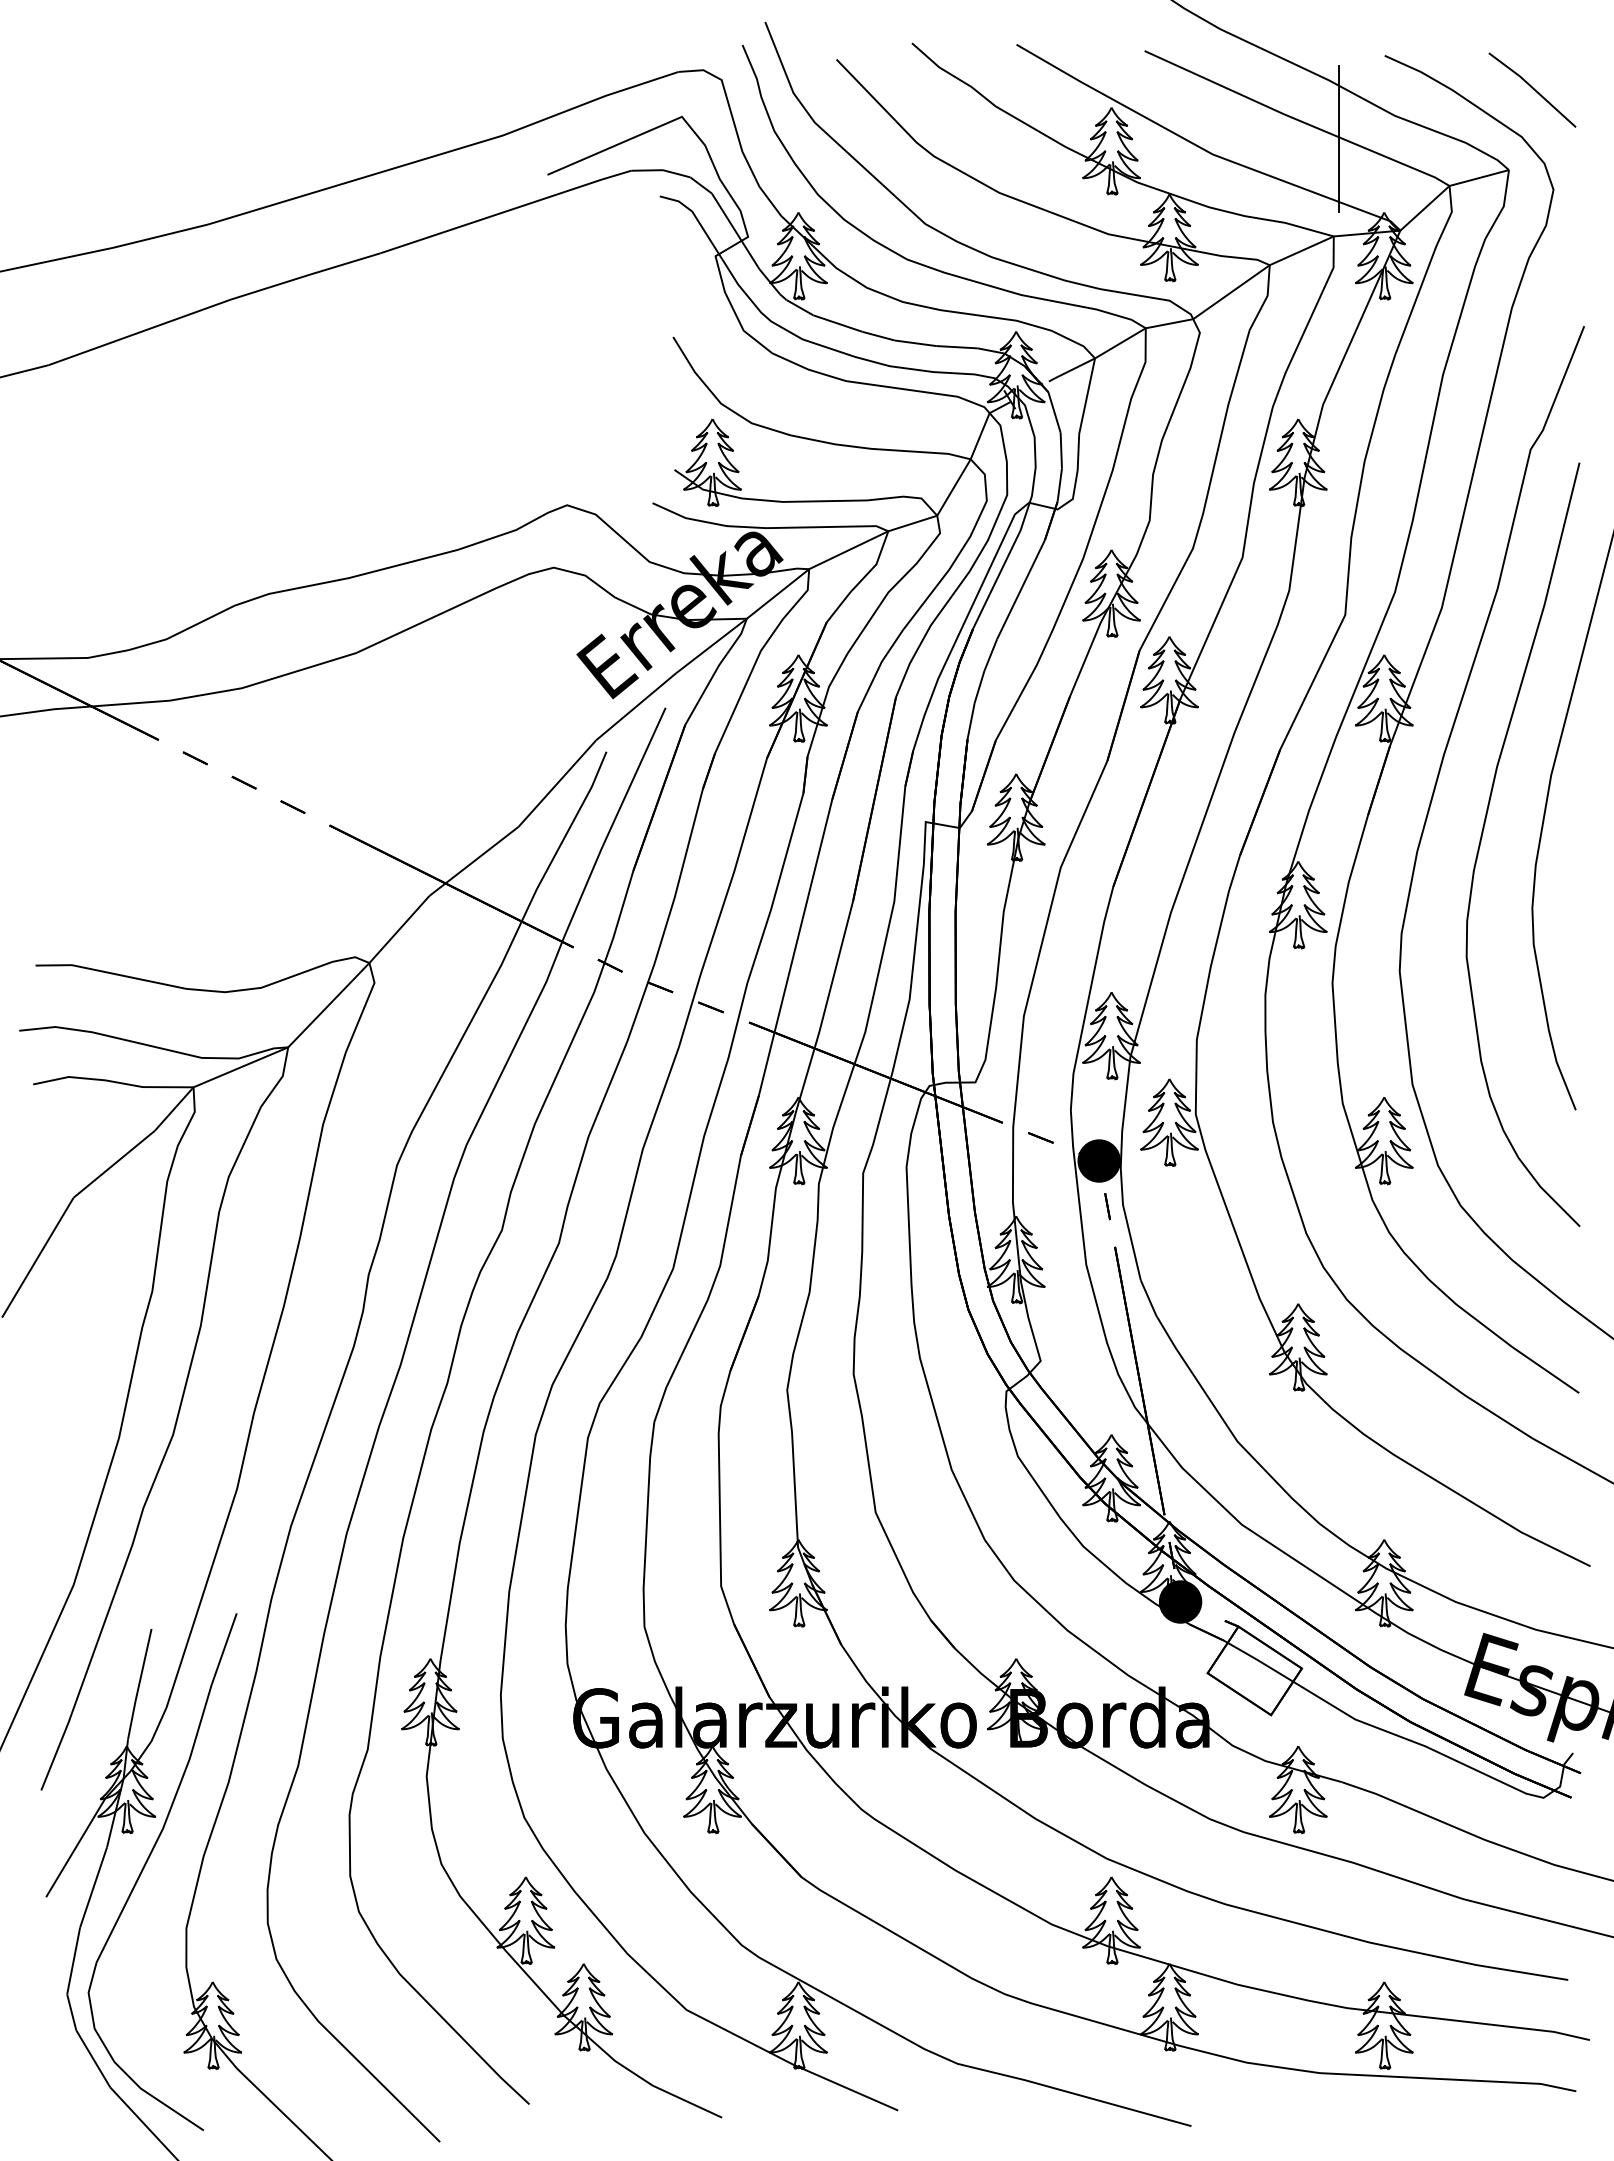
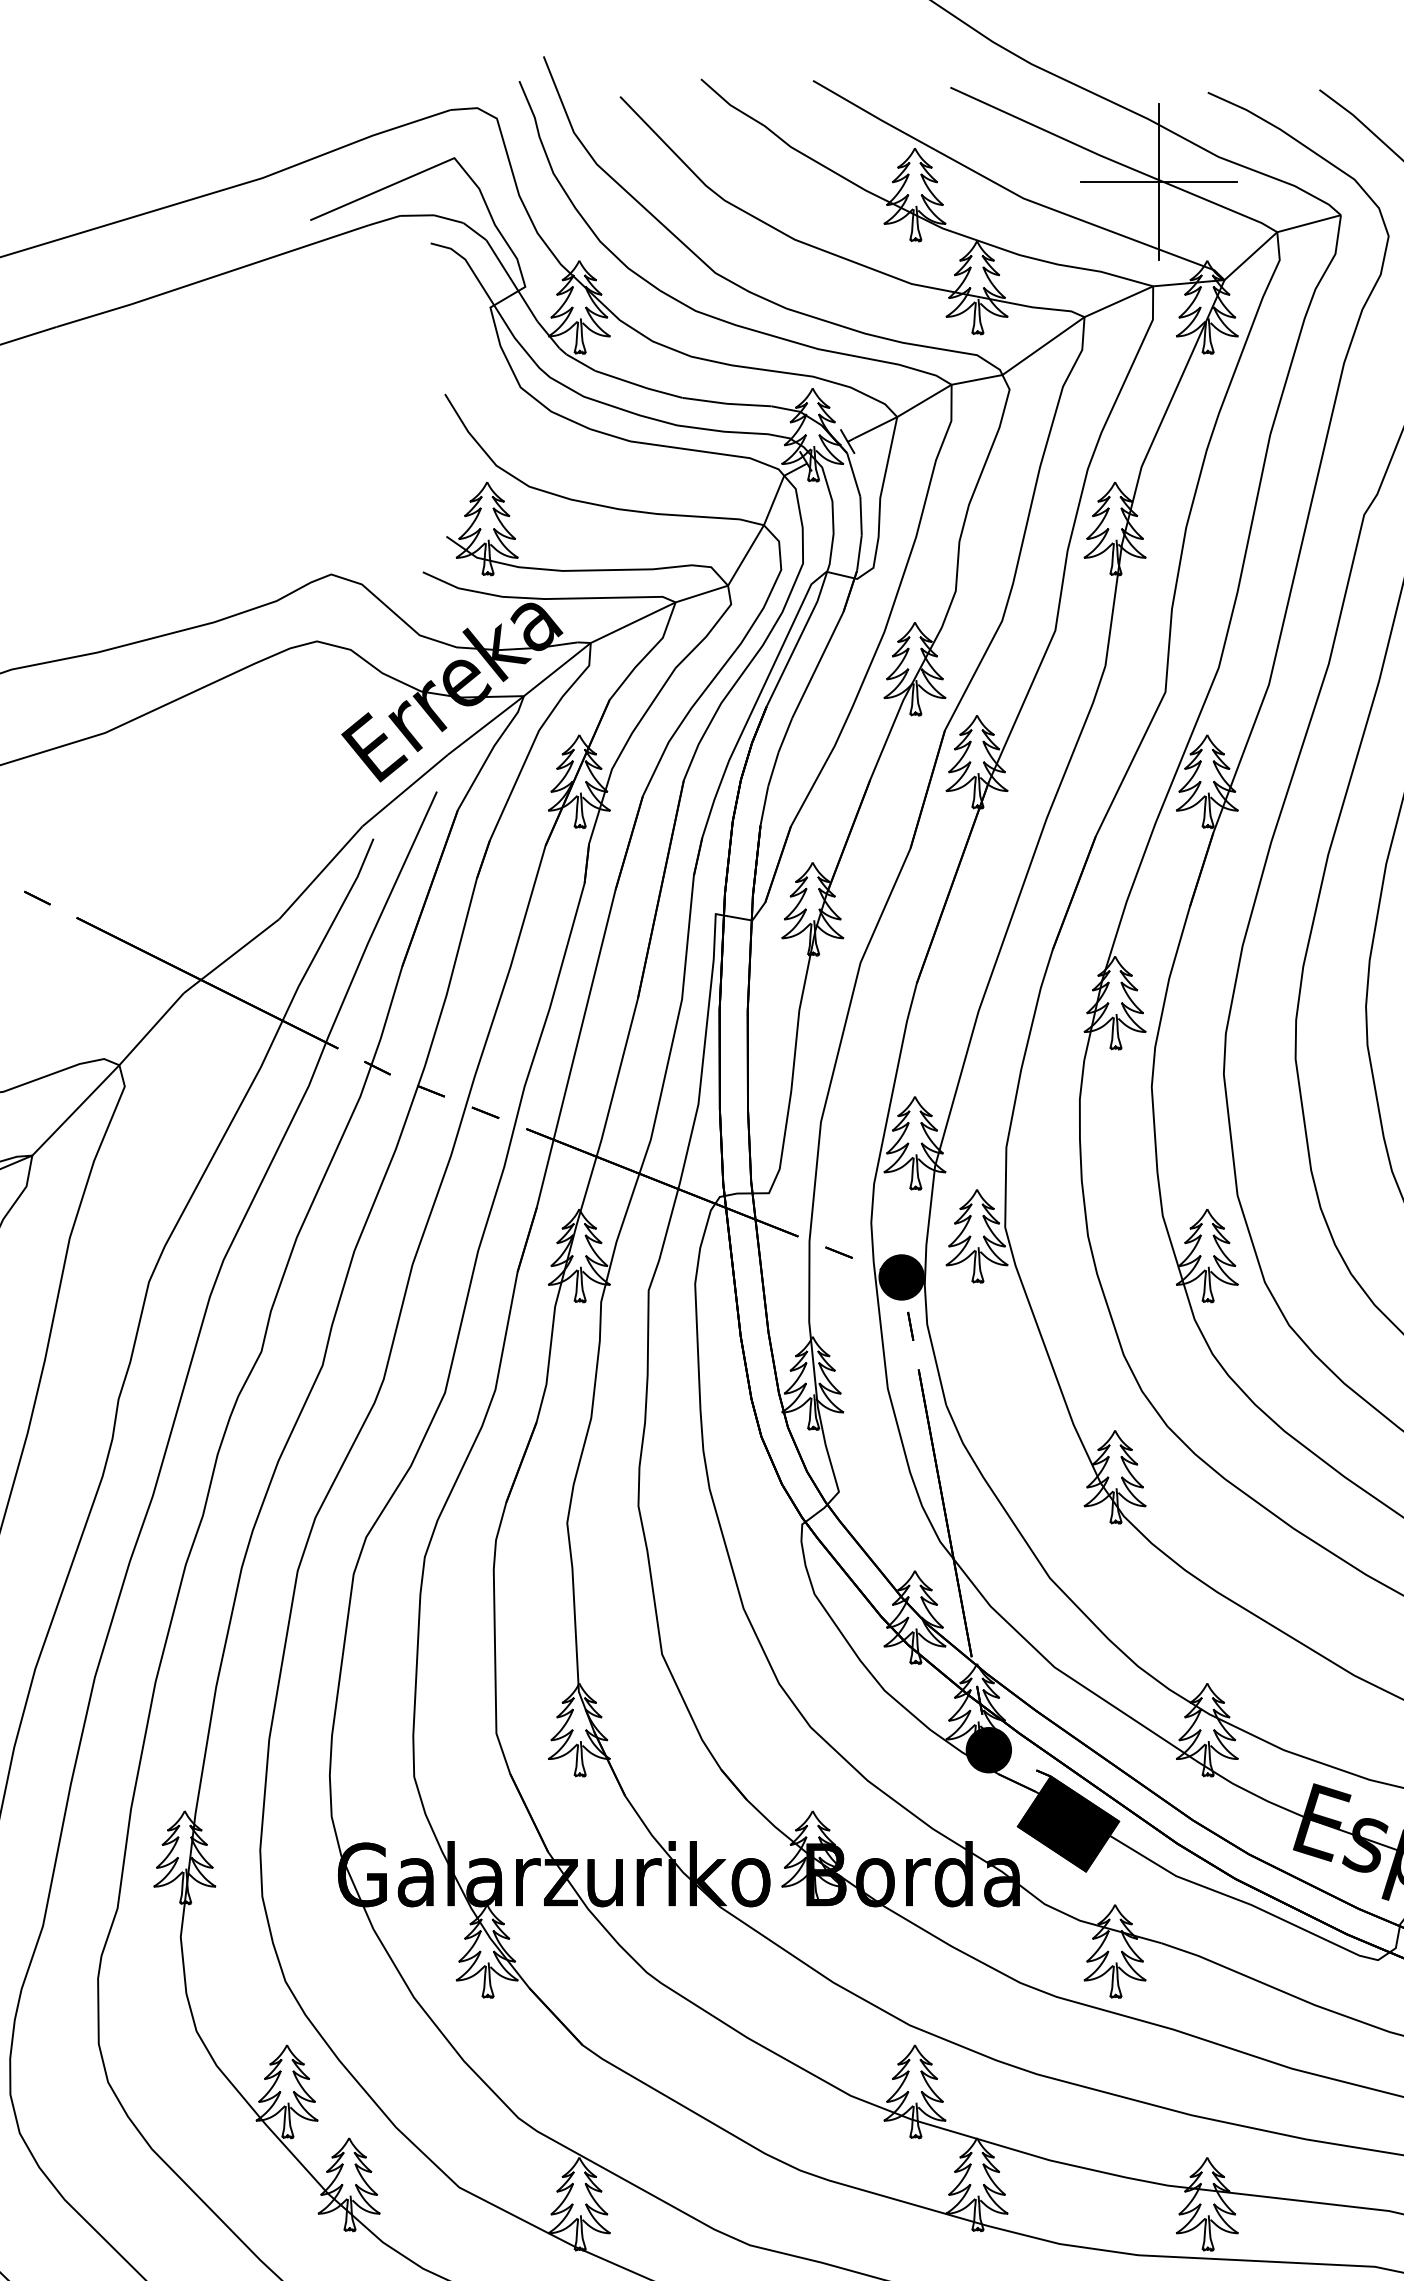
line: (1338, 138) -> (1158, 181), added
line: (1048, 380) -> (847, 440), added
fill: (1254, 1670) -> (1068, 1823), added

